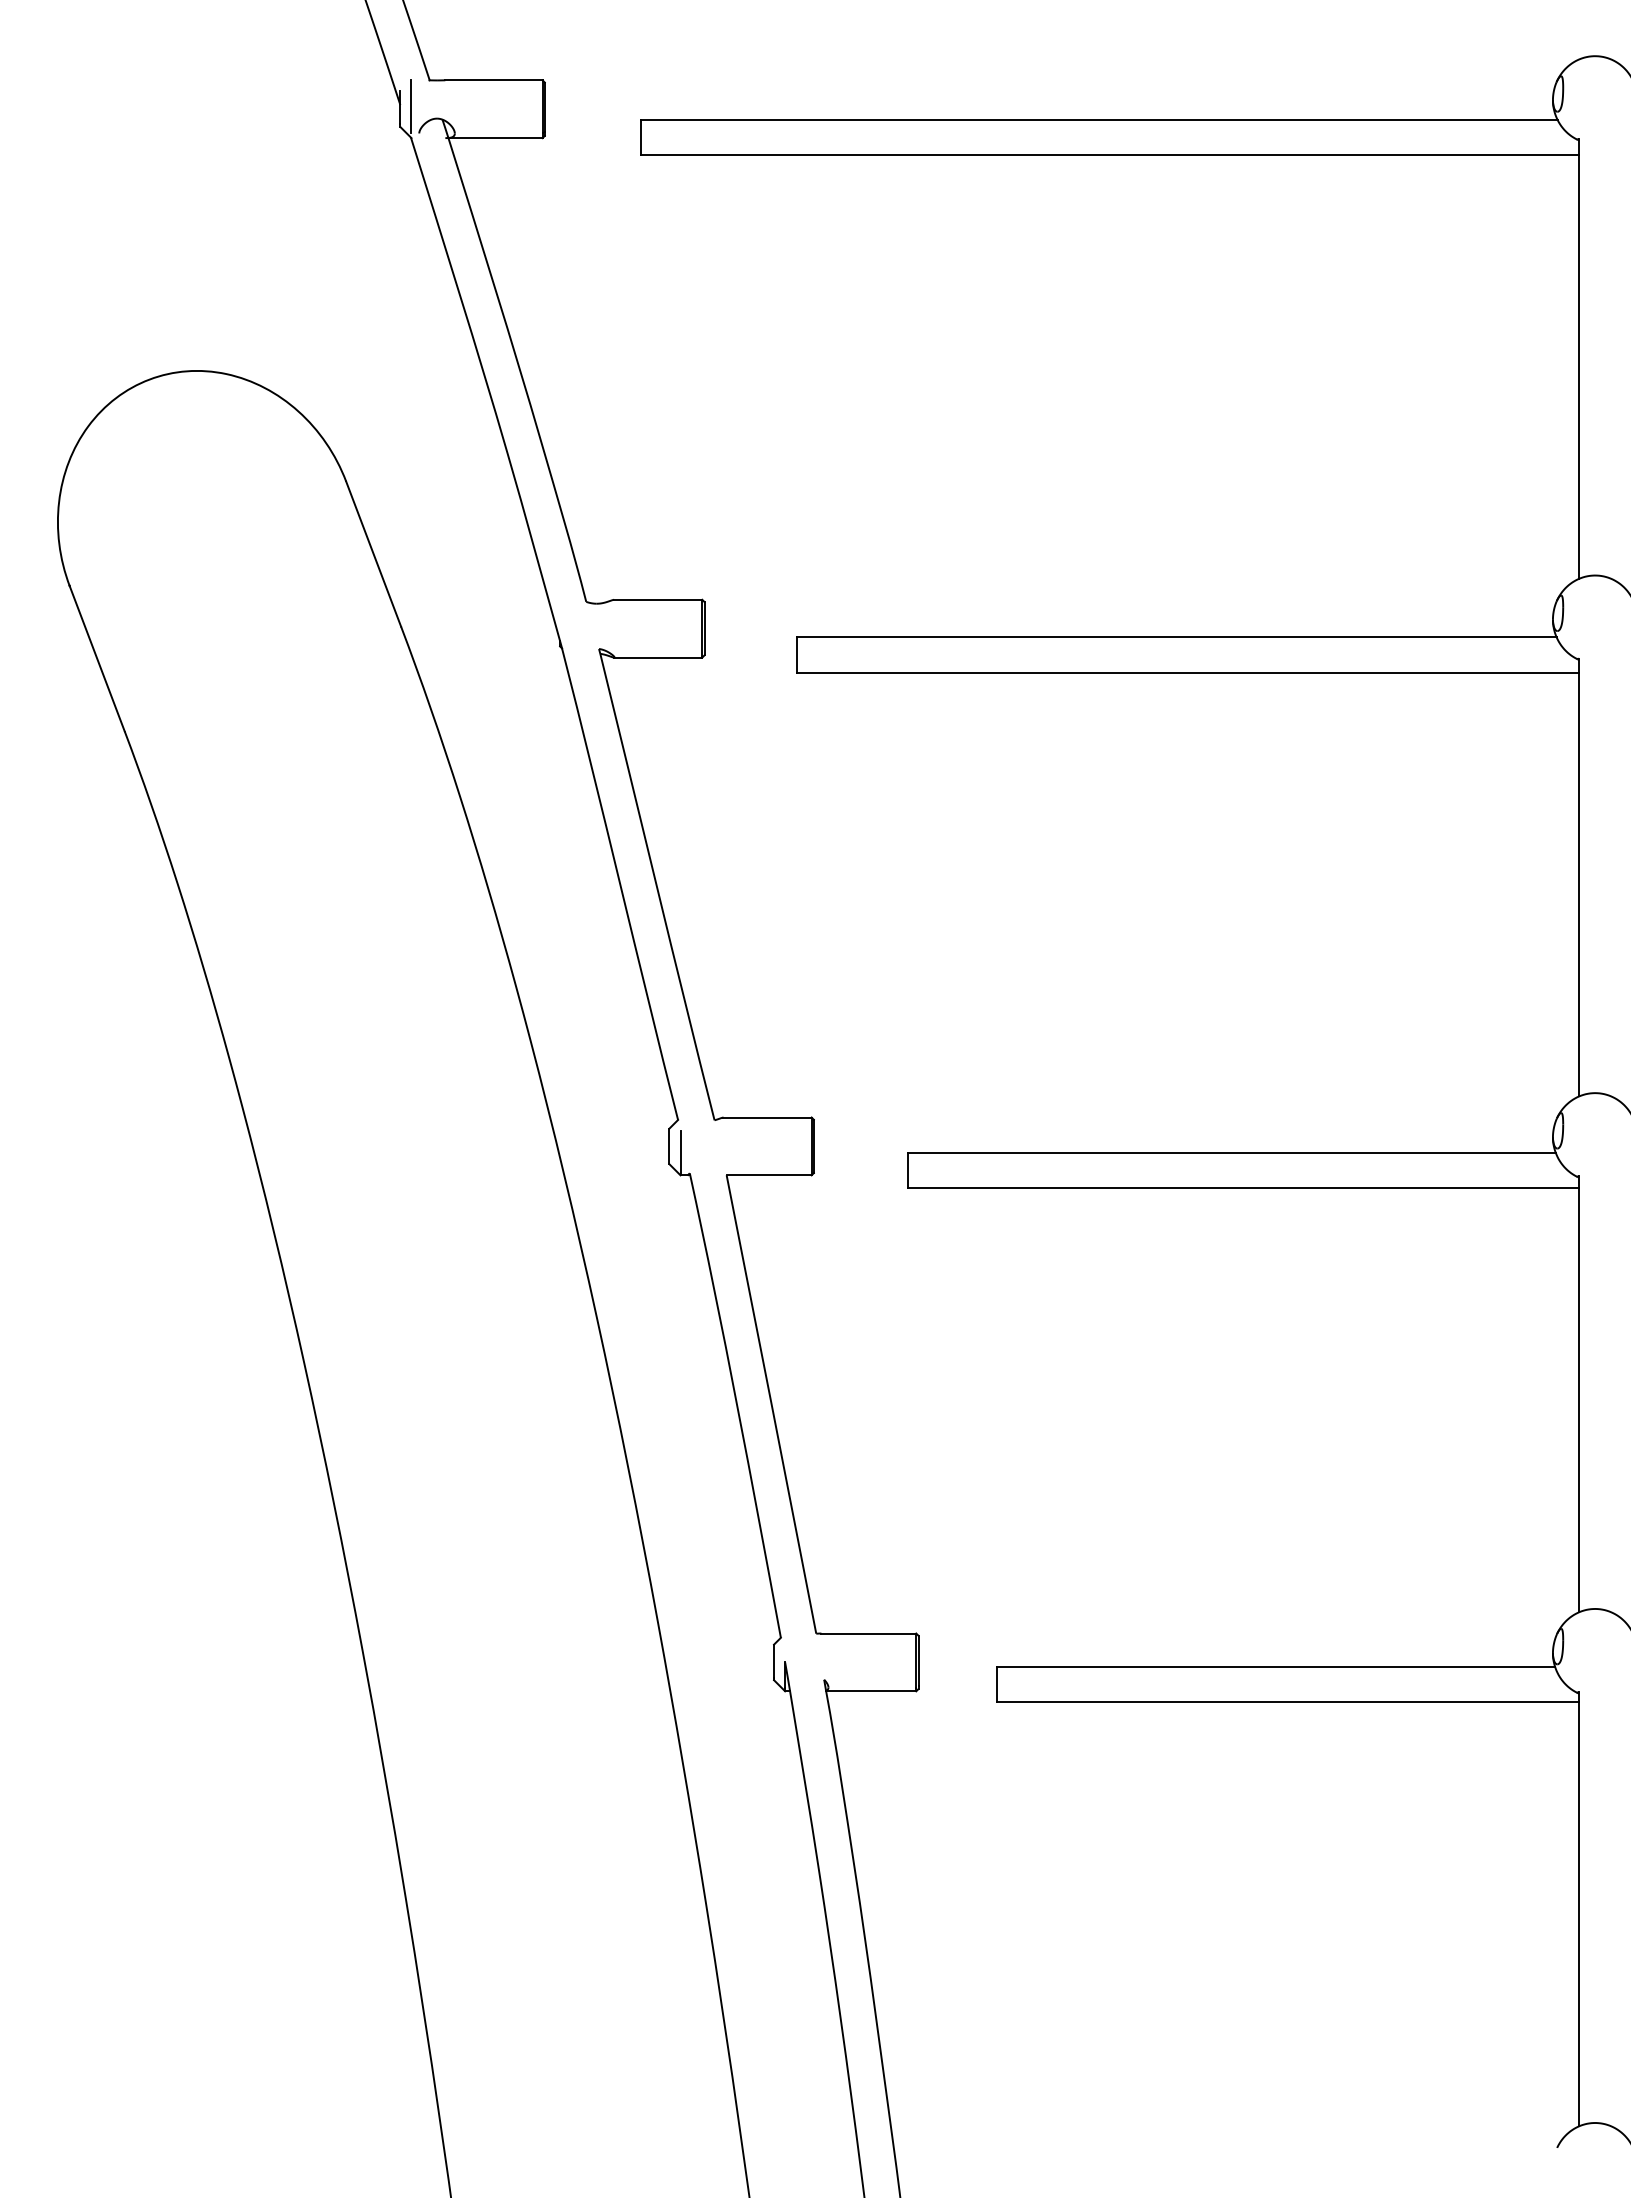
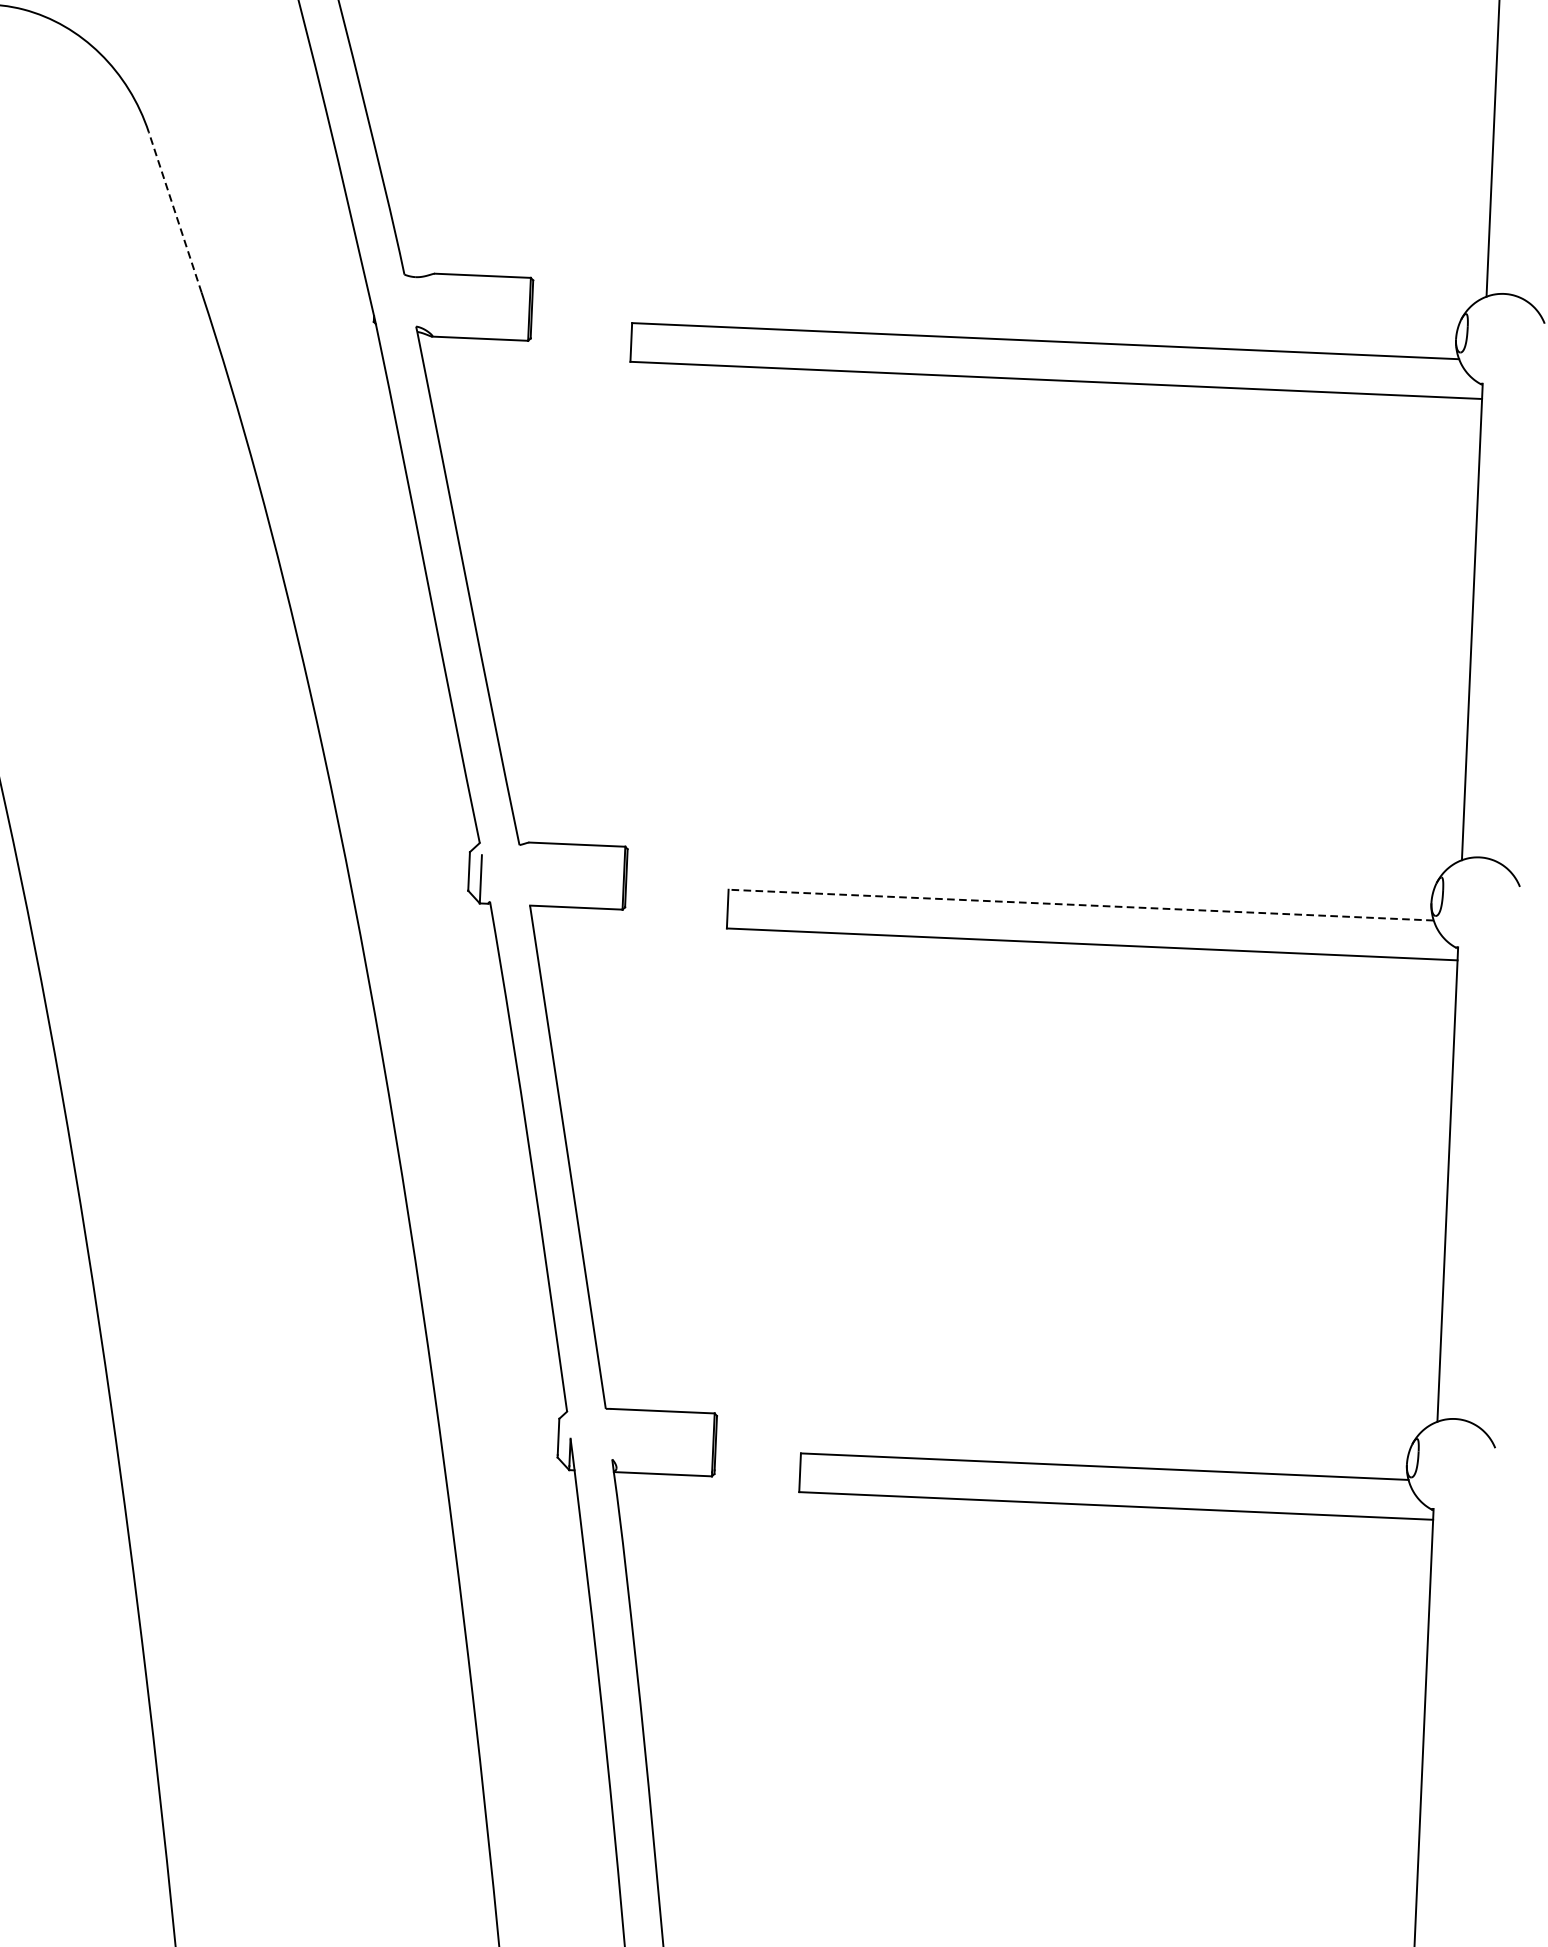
line: (373, 553) -> (175, 211), solid -> dashed
line: (1231, 1152) -> (1080, 904), solid -> dashed

